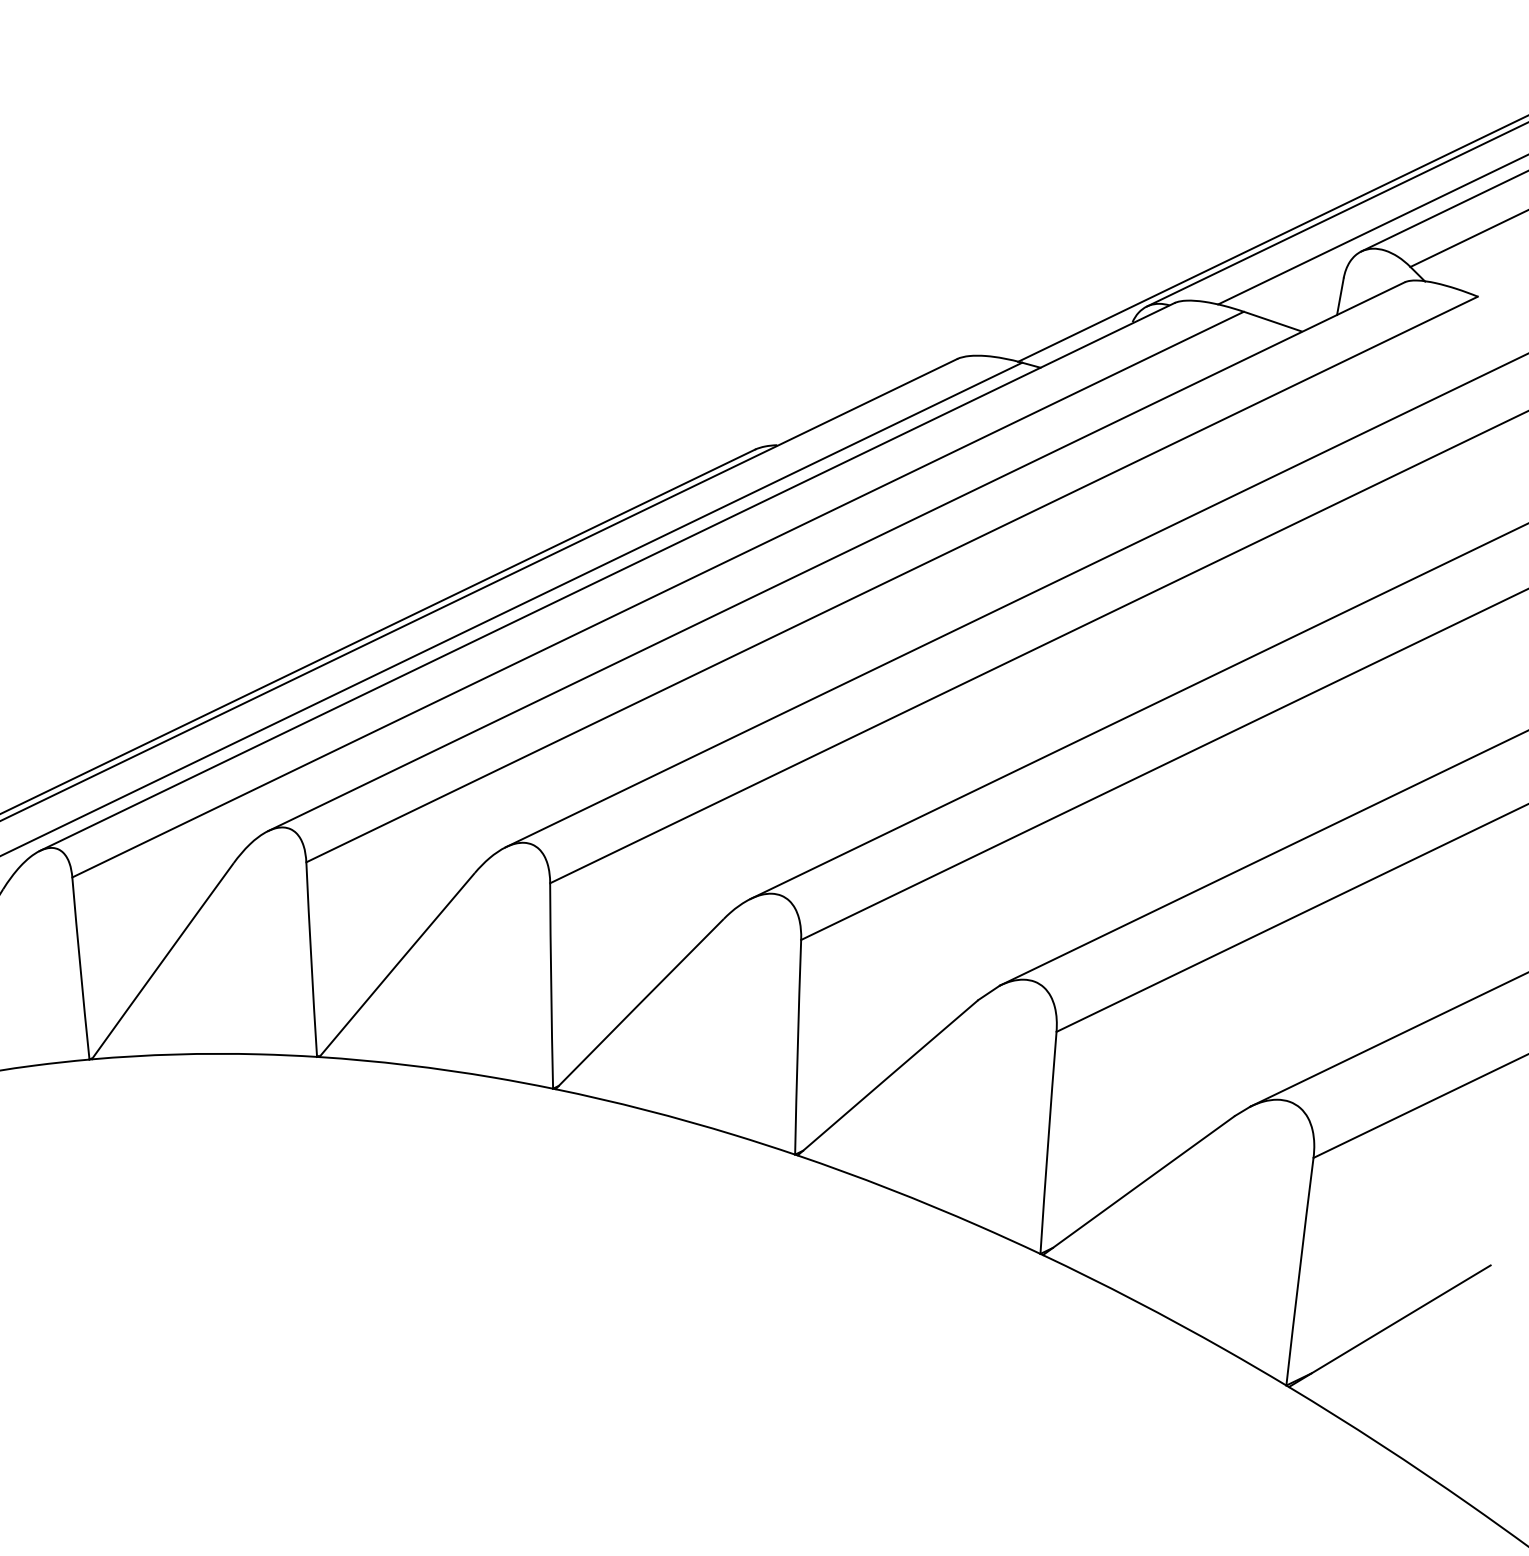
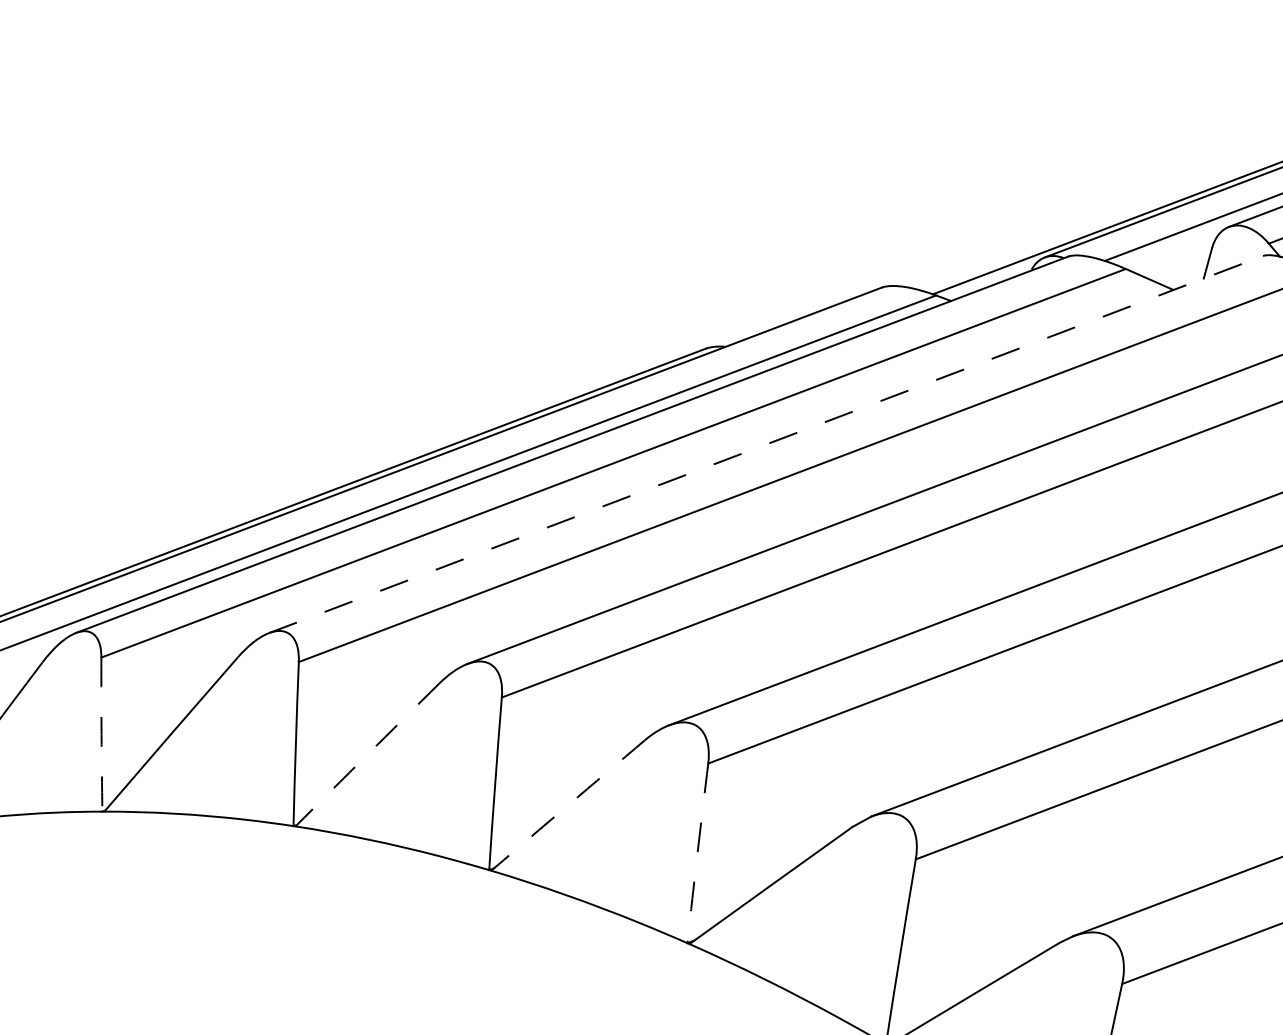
line: (837, 556) -> (766, 444), solid -> dashed
arc: (397, 964) -> (367, 754), solid -> dashed
arc: (80, 968) -> (101, 734), solid -> dashed
arc: (639, 1003) -> (567, 804), solid -> dashed
arc: (797, 1047) -> (697, 853), solid -> dashed

